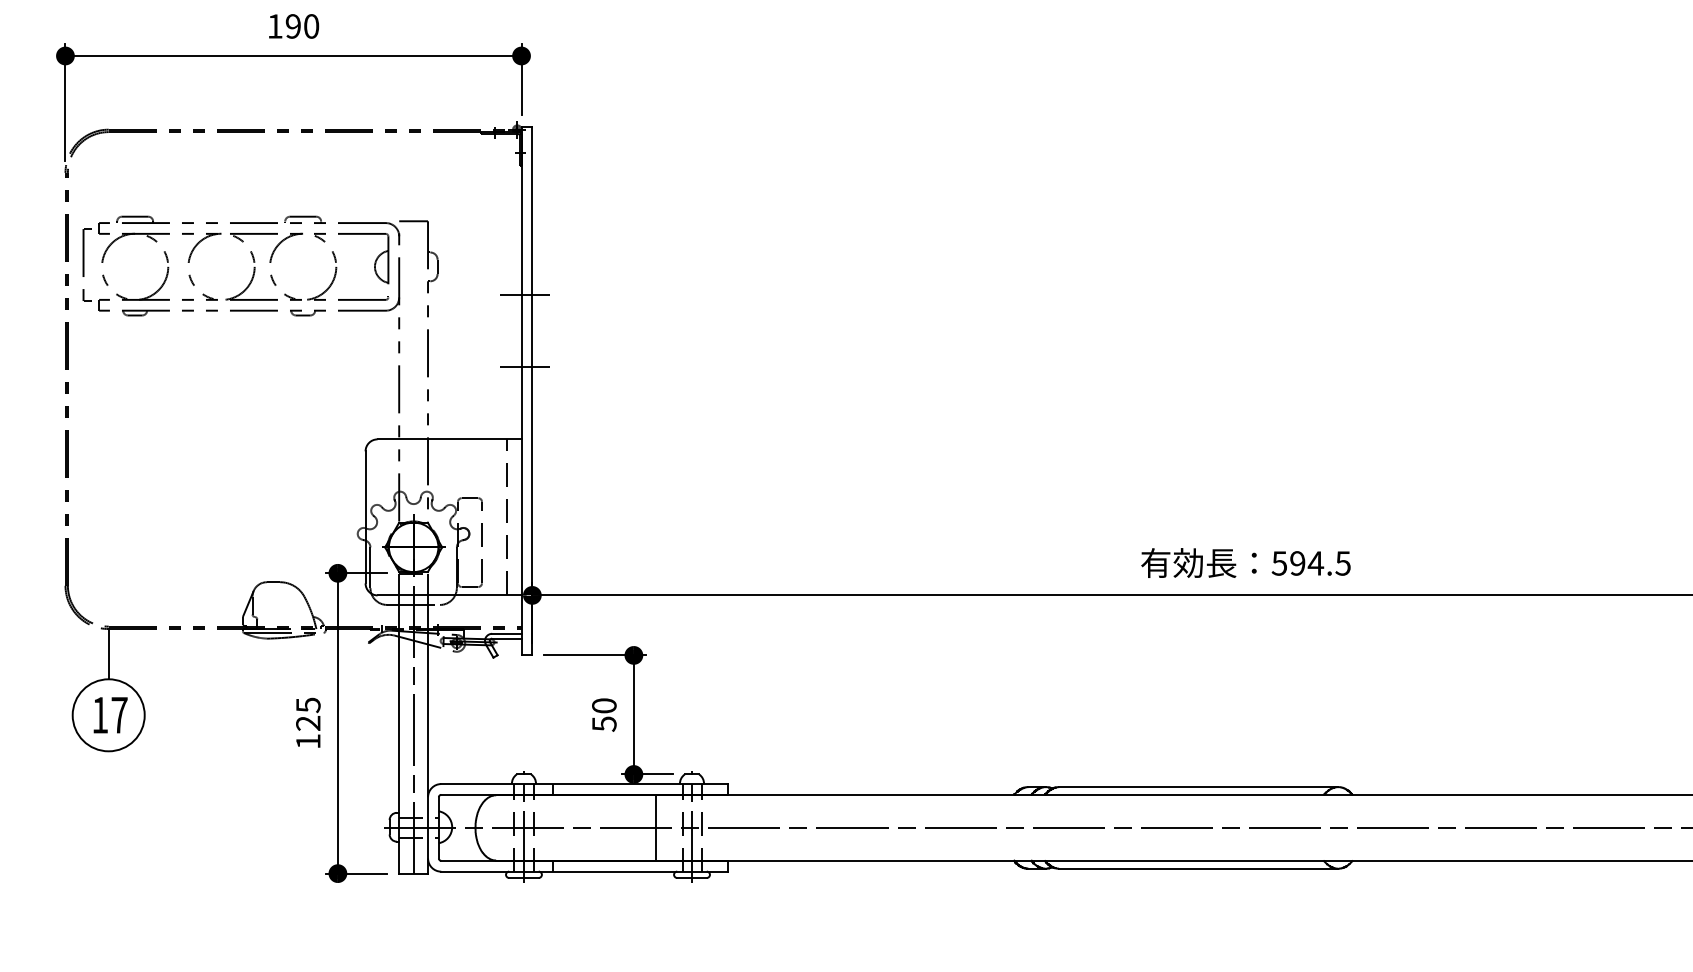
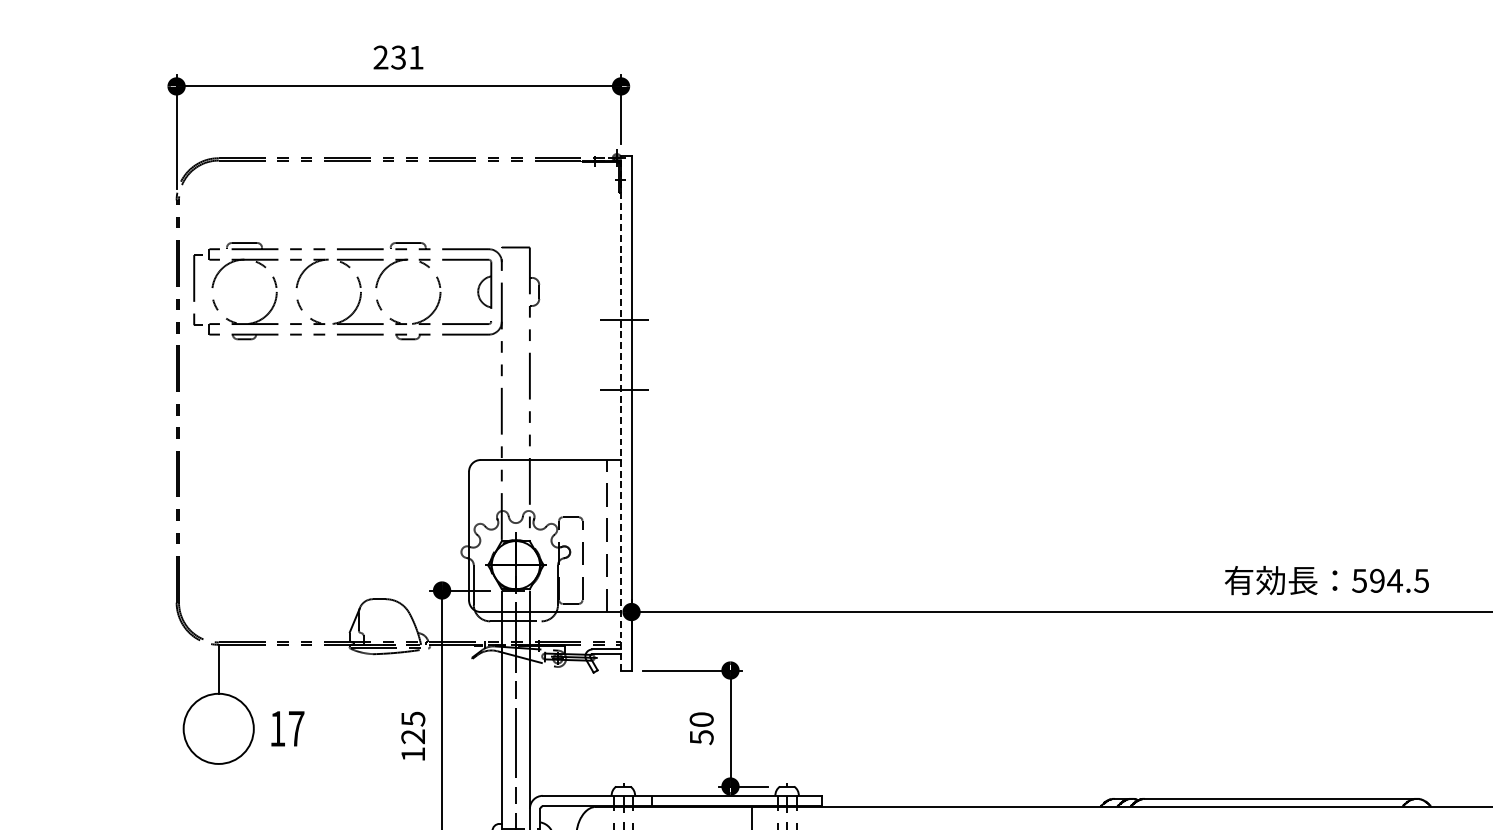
text: (293, 26) -> (398, 57), 190 -> 231
line: (521, 390) -> (620, 412), solid -> dashed
text: (110, 715) -> (287, 729), moved

